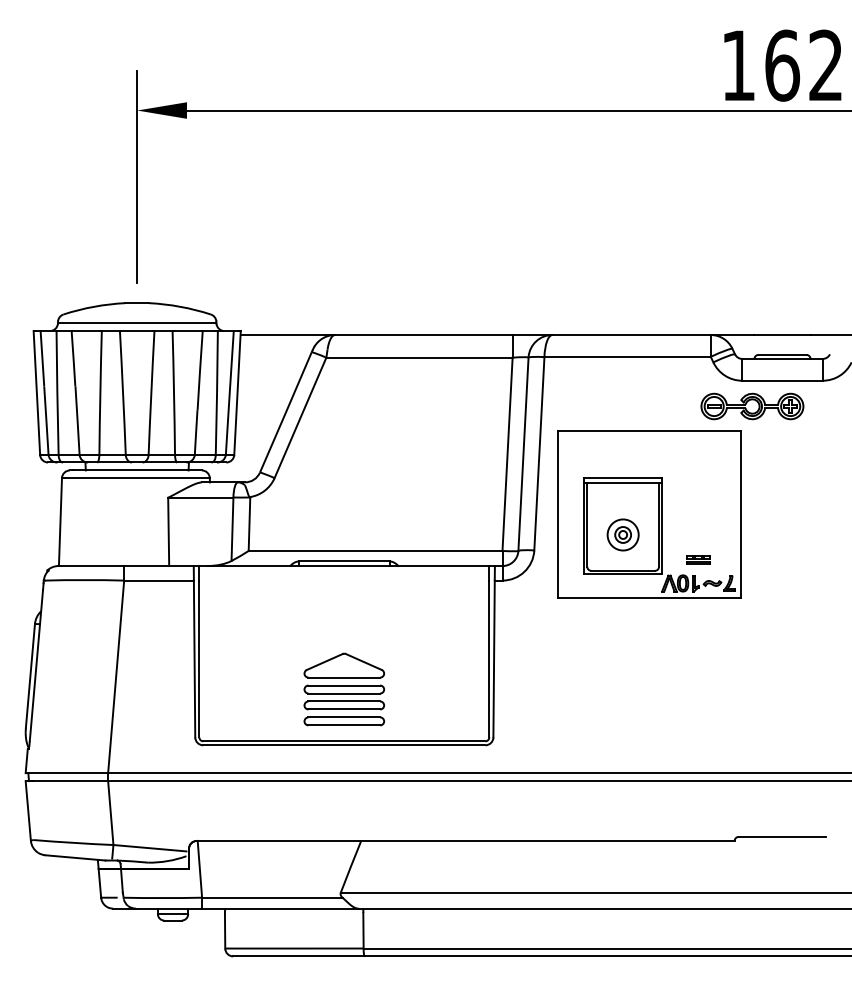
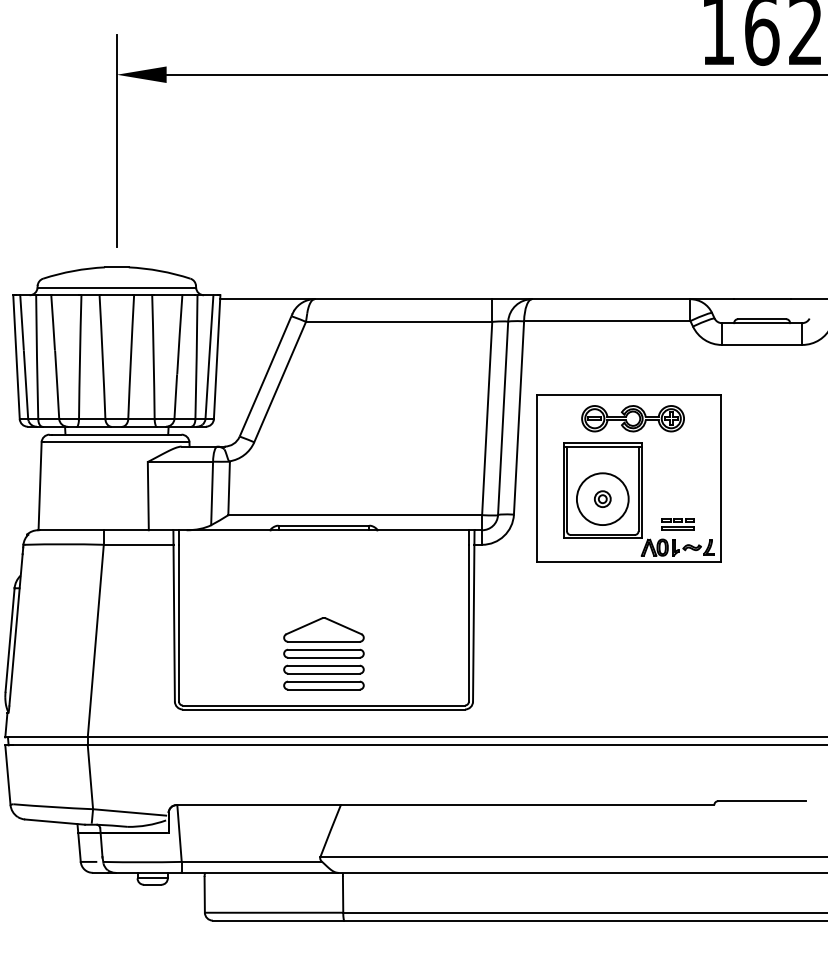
part: (752, 406) -> (633, 418), moved
circle: (623, 534) -> (603, 498), size x1.67
part: (698, 560) -> (678, 524), size x1.43

